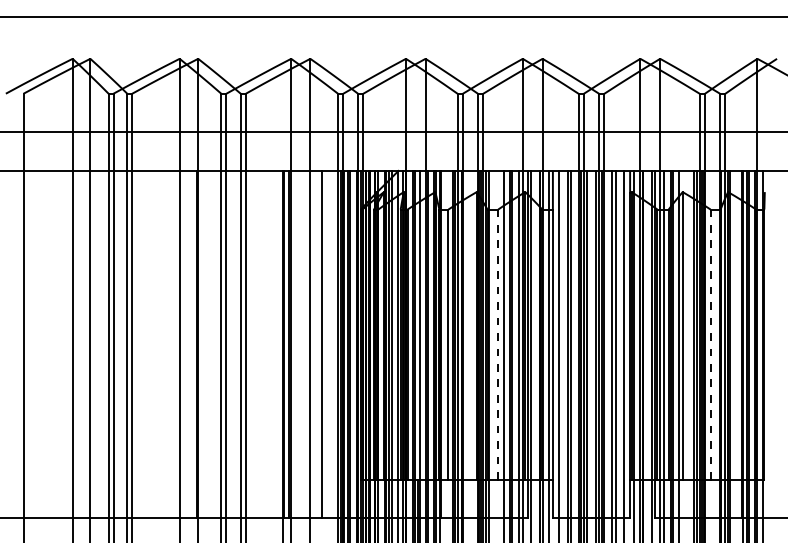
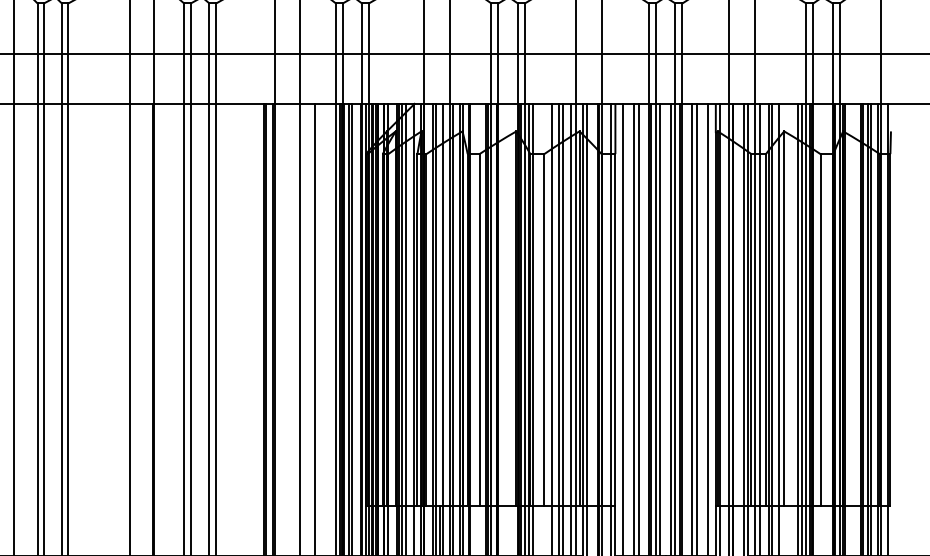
line: (498, 345) -> (544, 330), dashed -> solid
line: (710, 345) -> (820, 330), dashed -> solid

